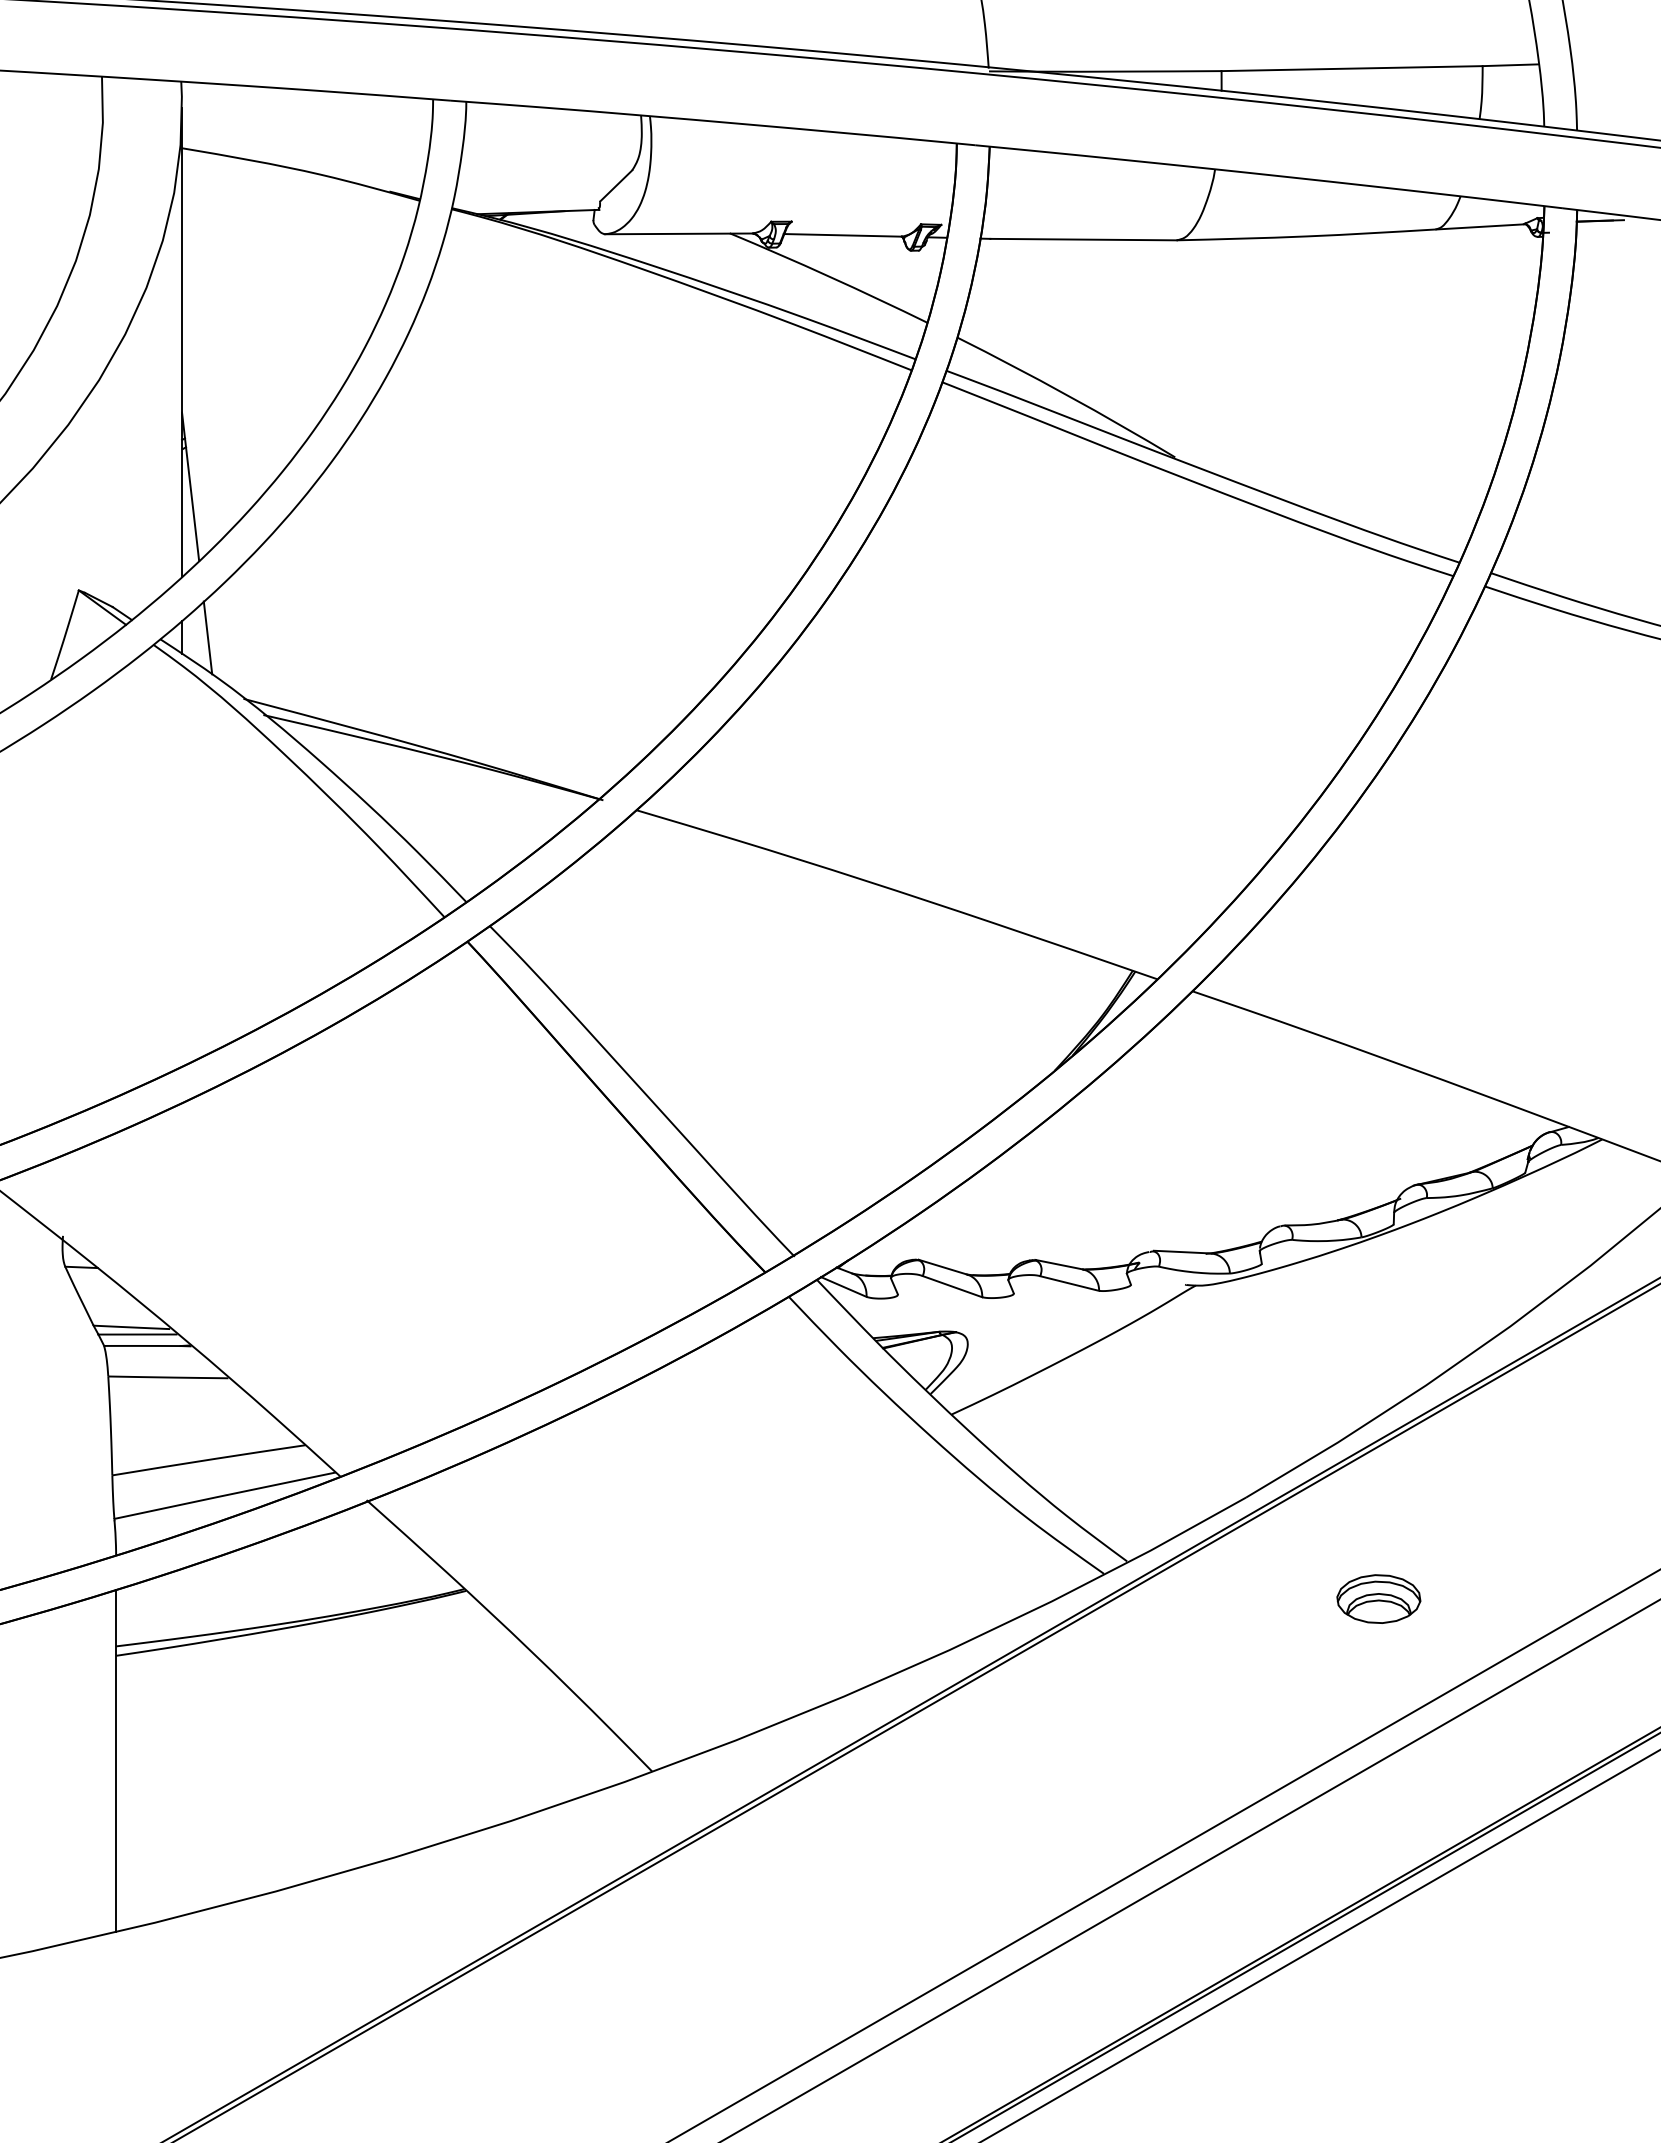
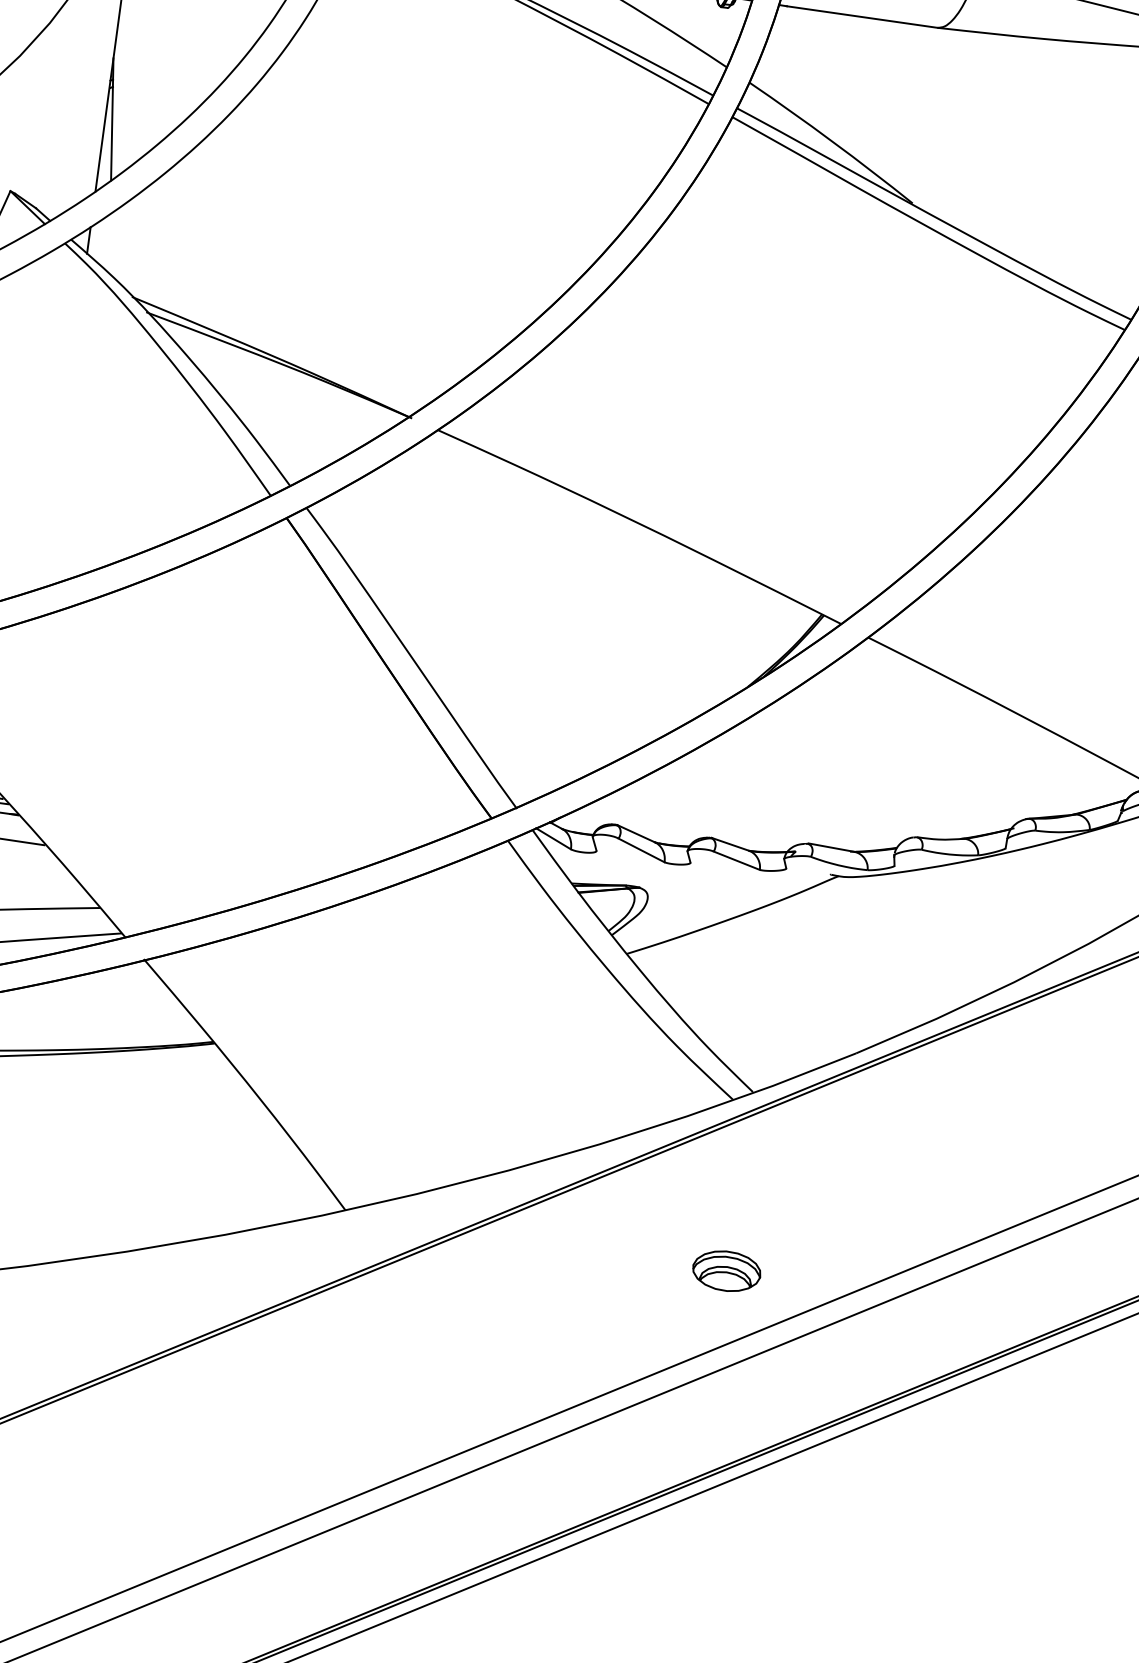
line: (207, 637) -> (109, 243), removed
part: (1378, 1598) -> (726, 1270), moved

